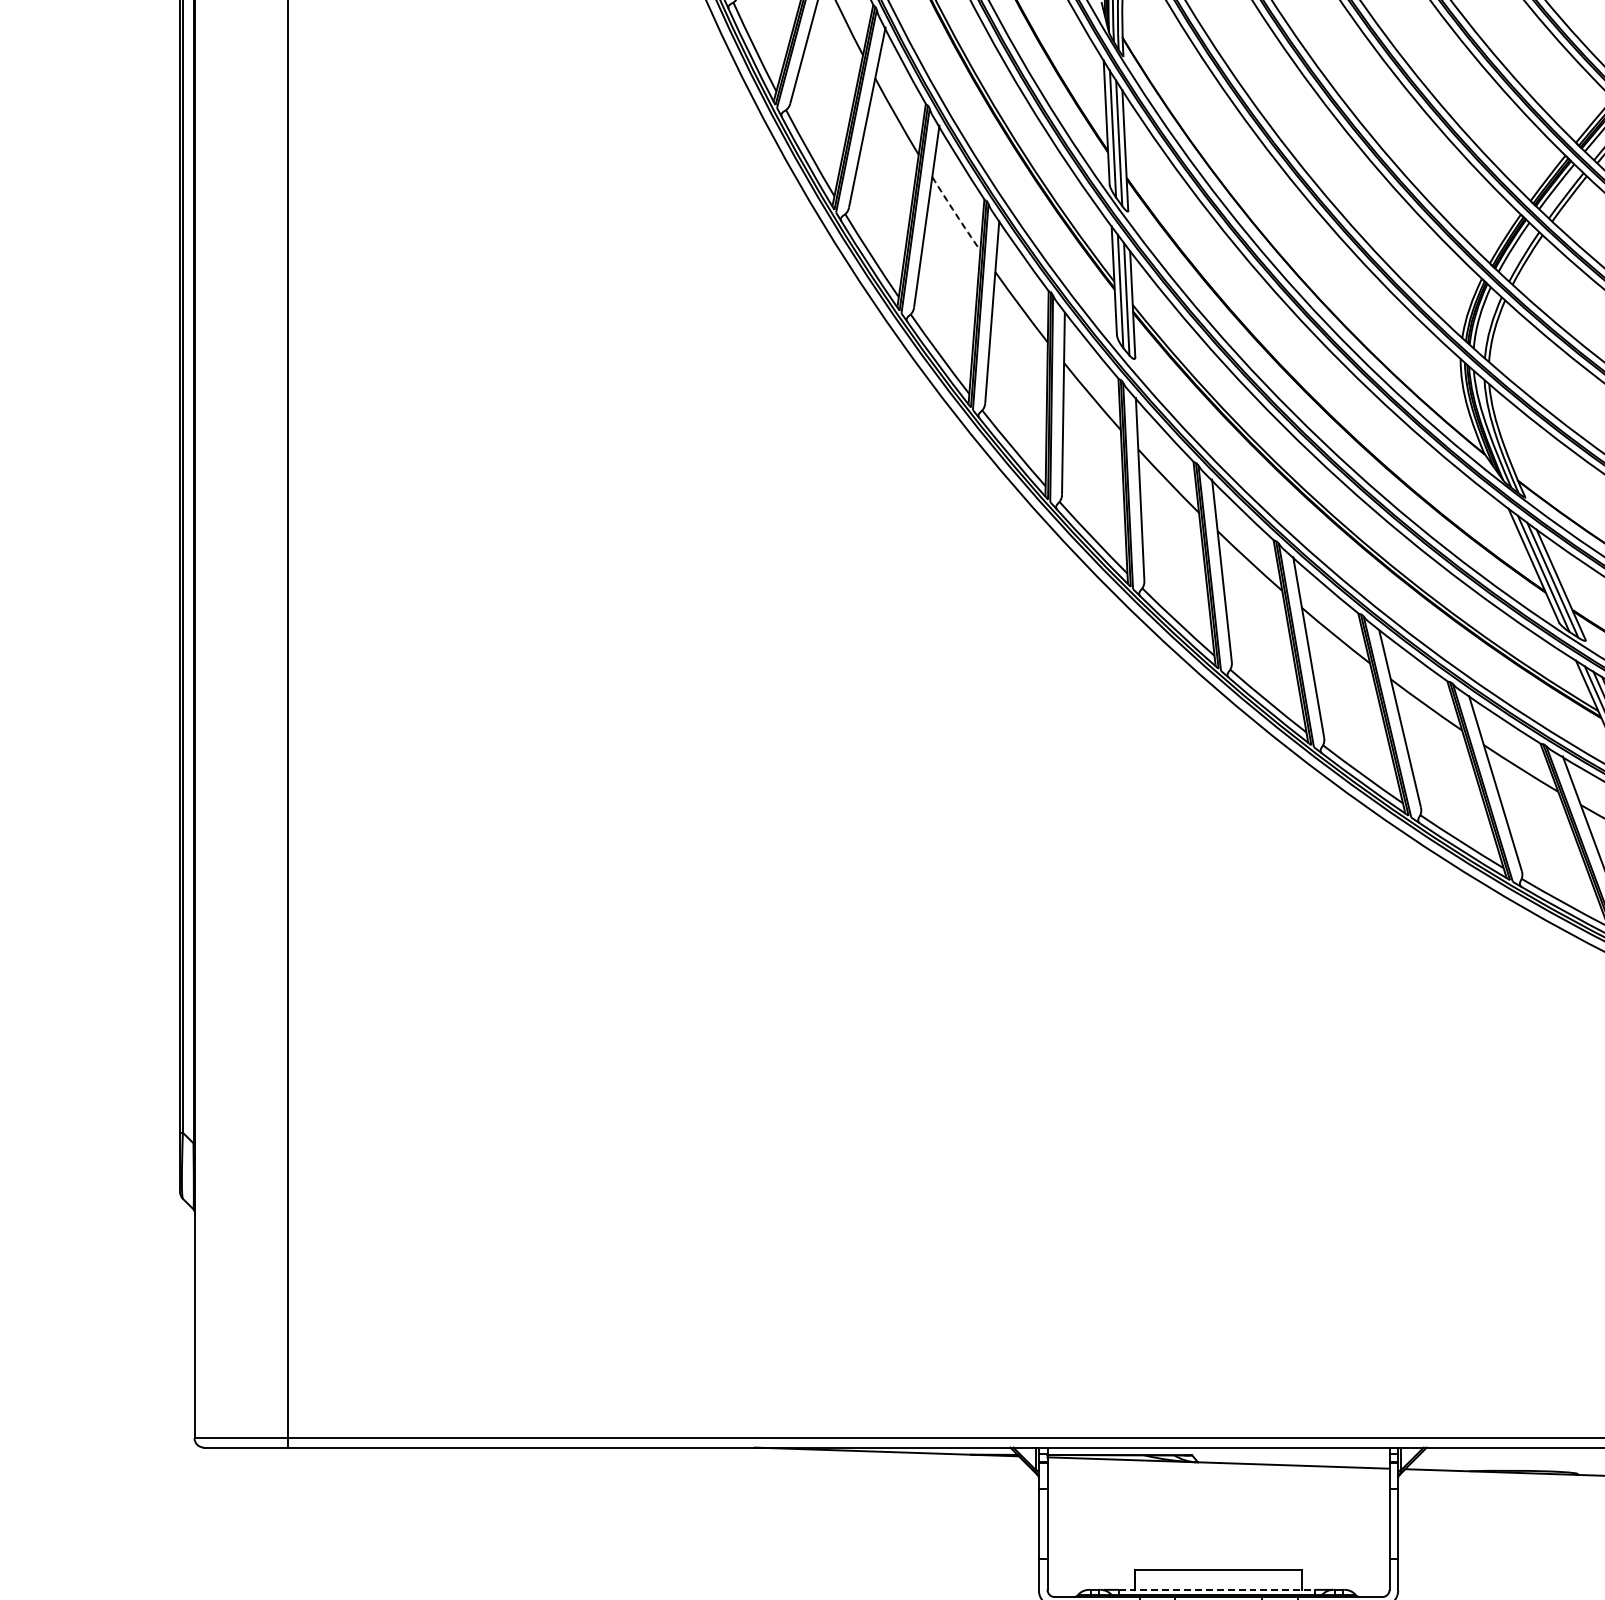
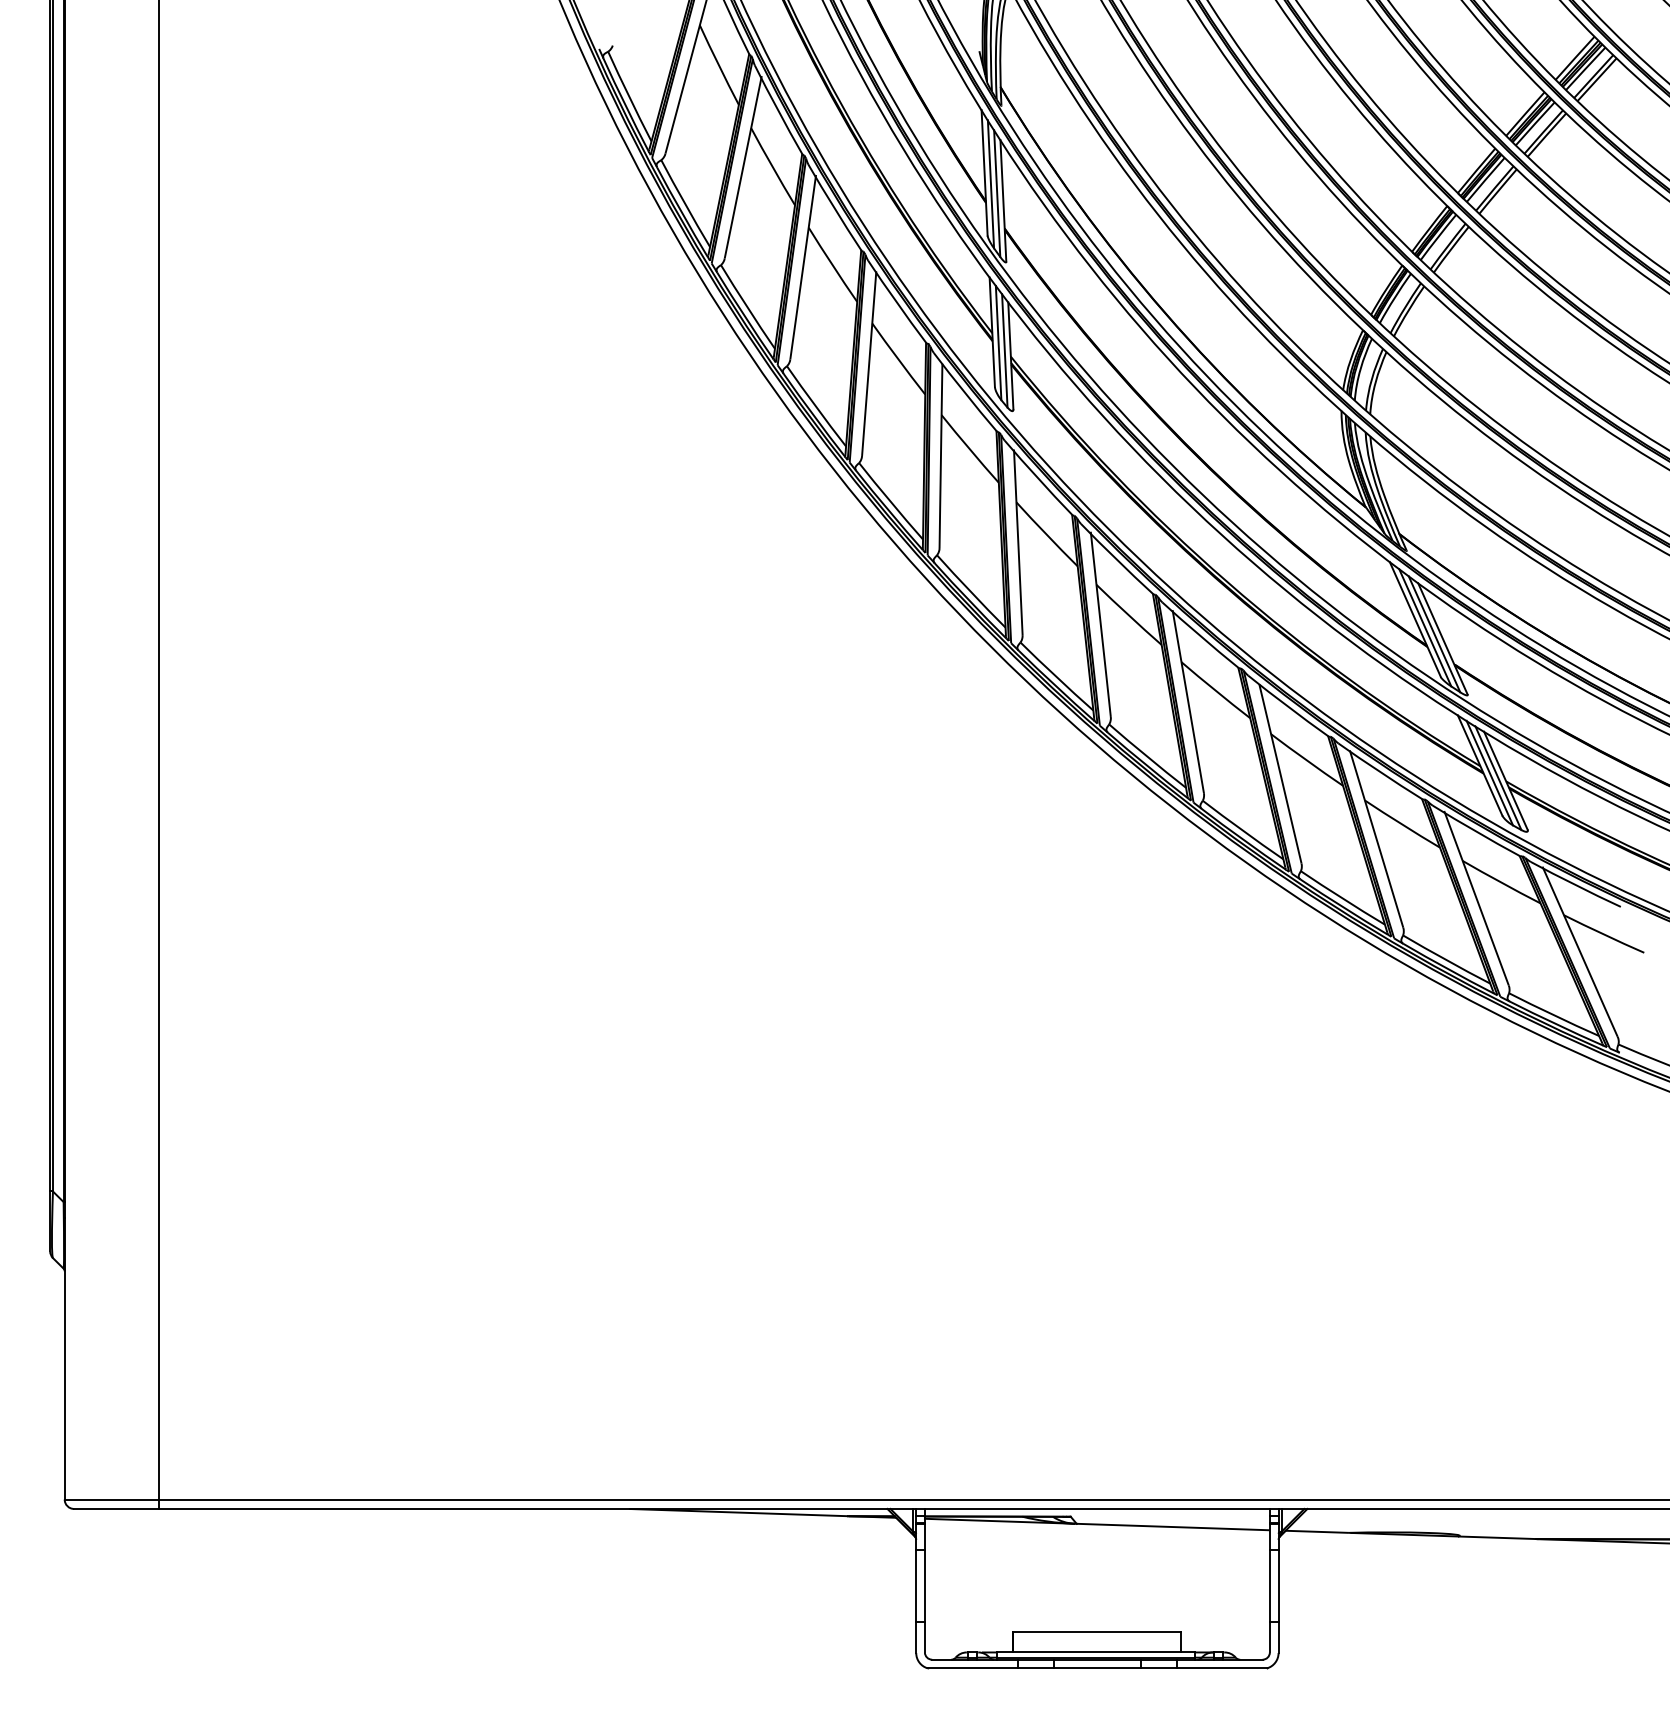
arc: (955, 214) -> (832, 265), dashed -> solid
line: (1217, 1589) -> (1096, 1652), dashed -> solid

